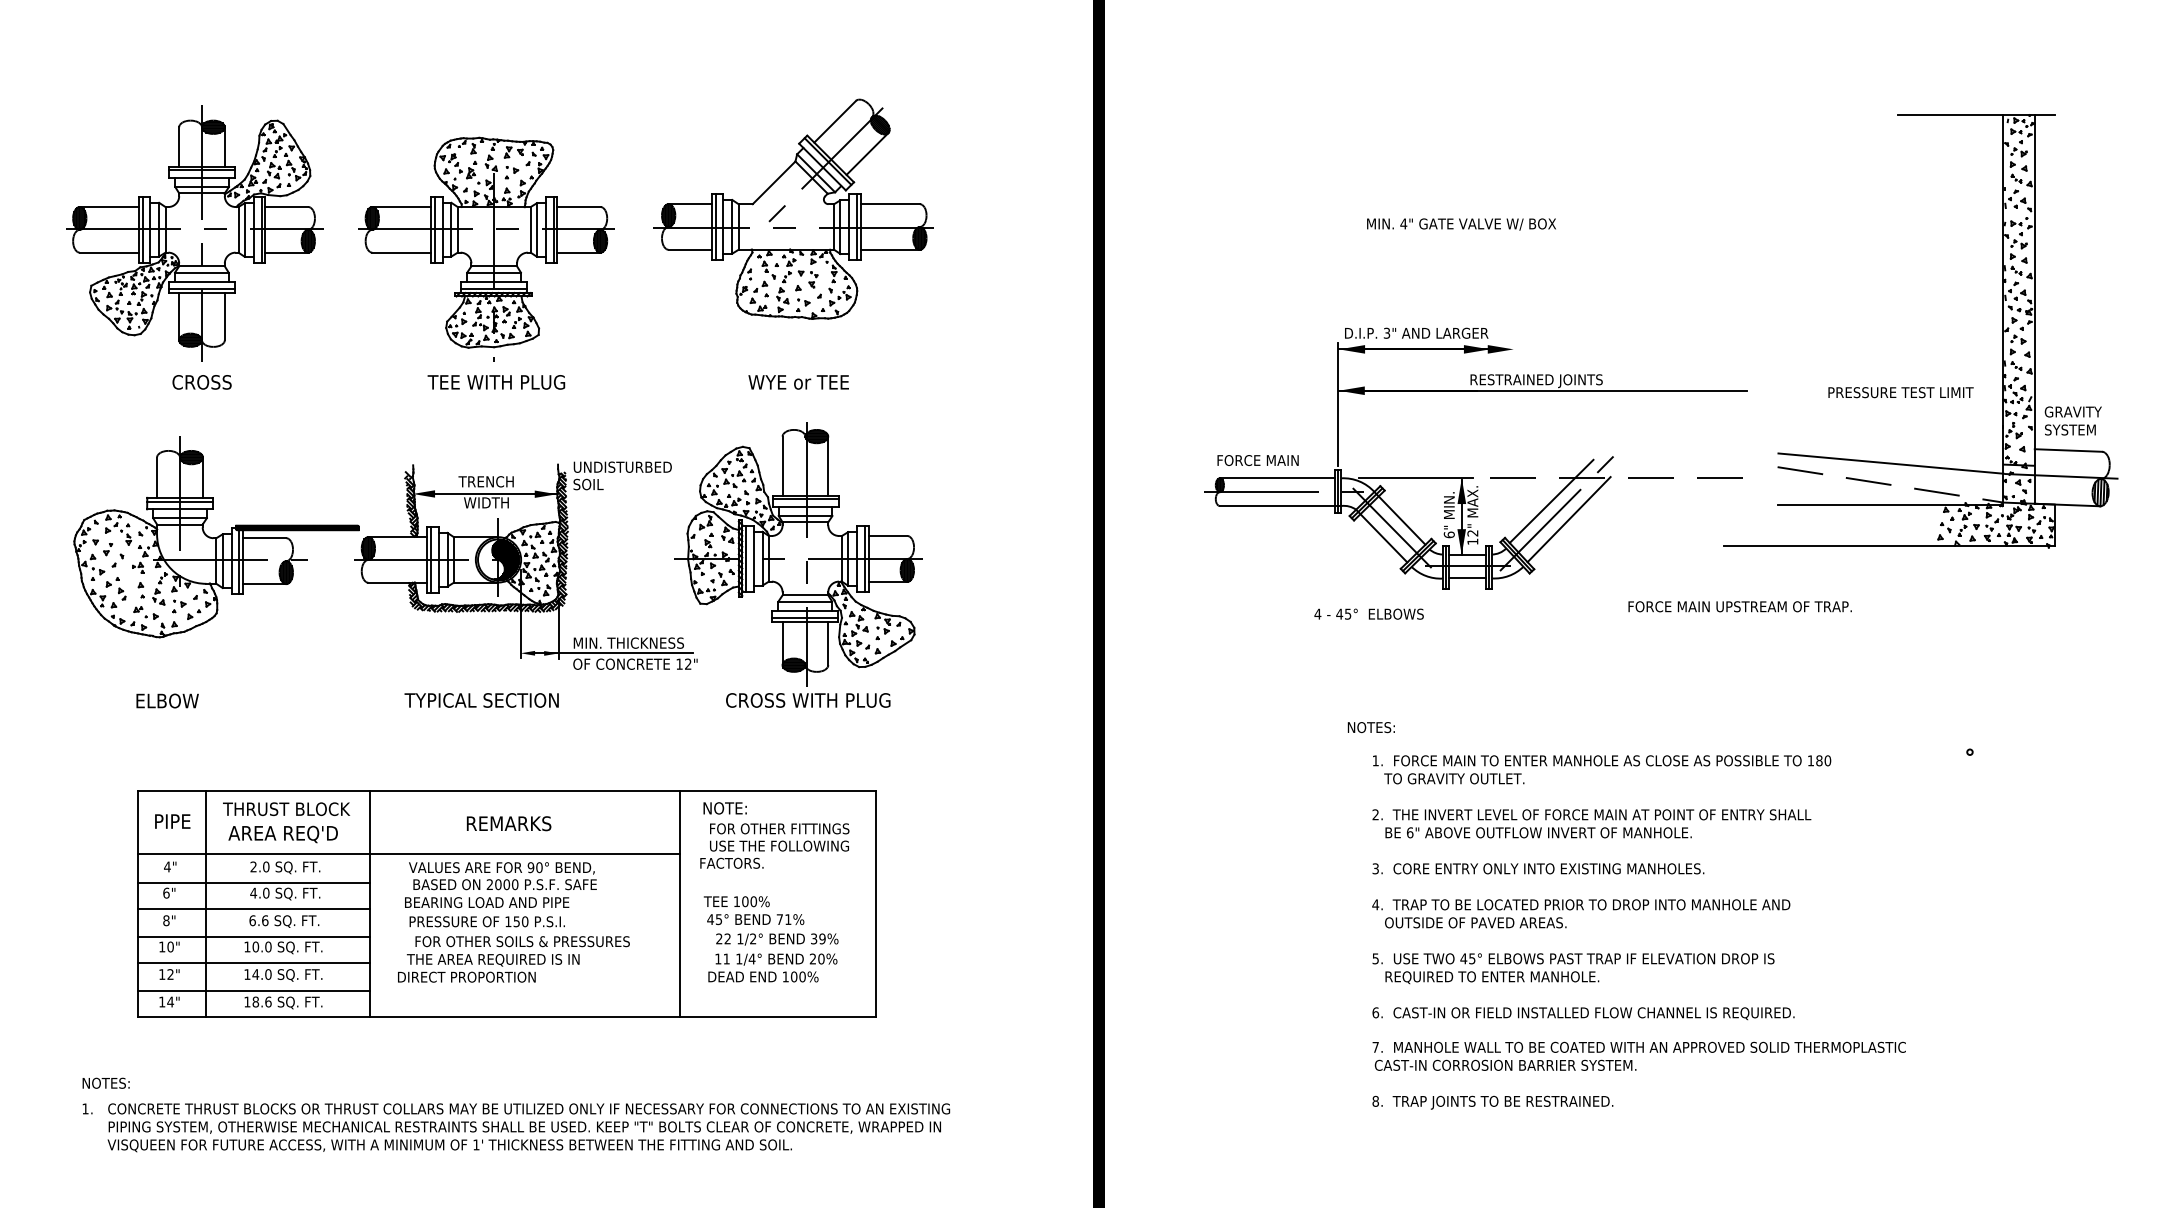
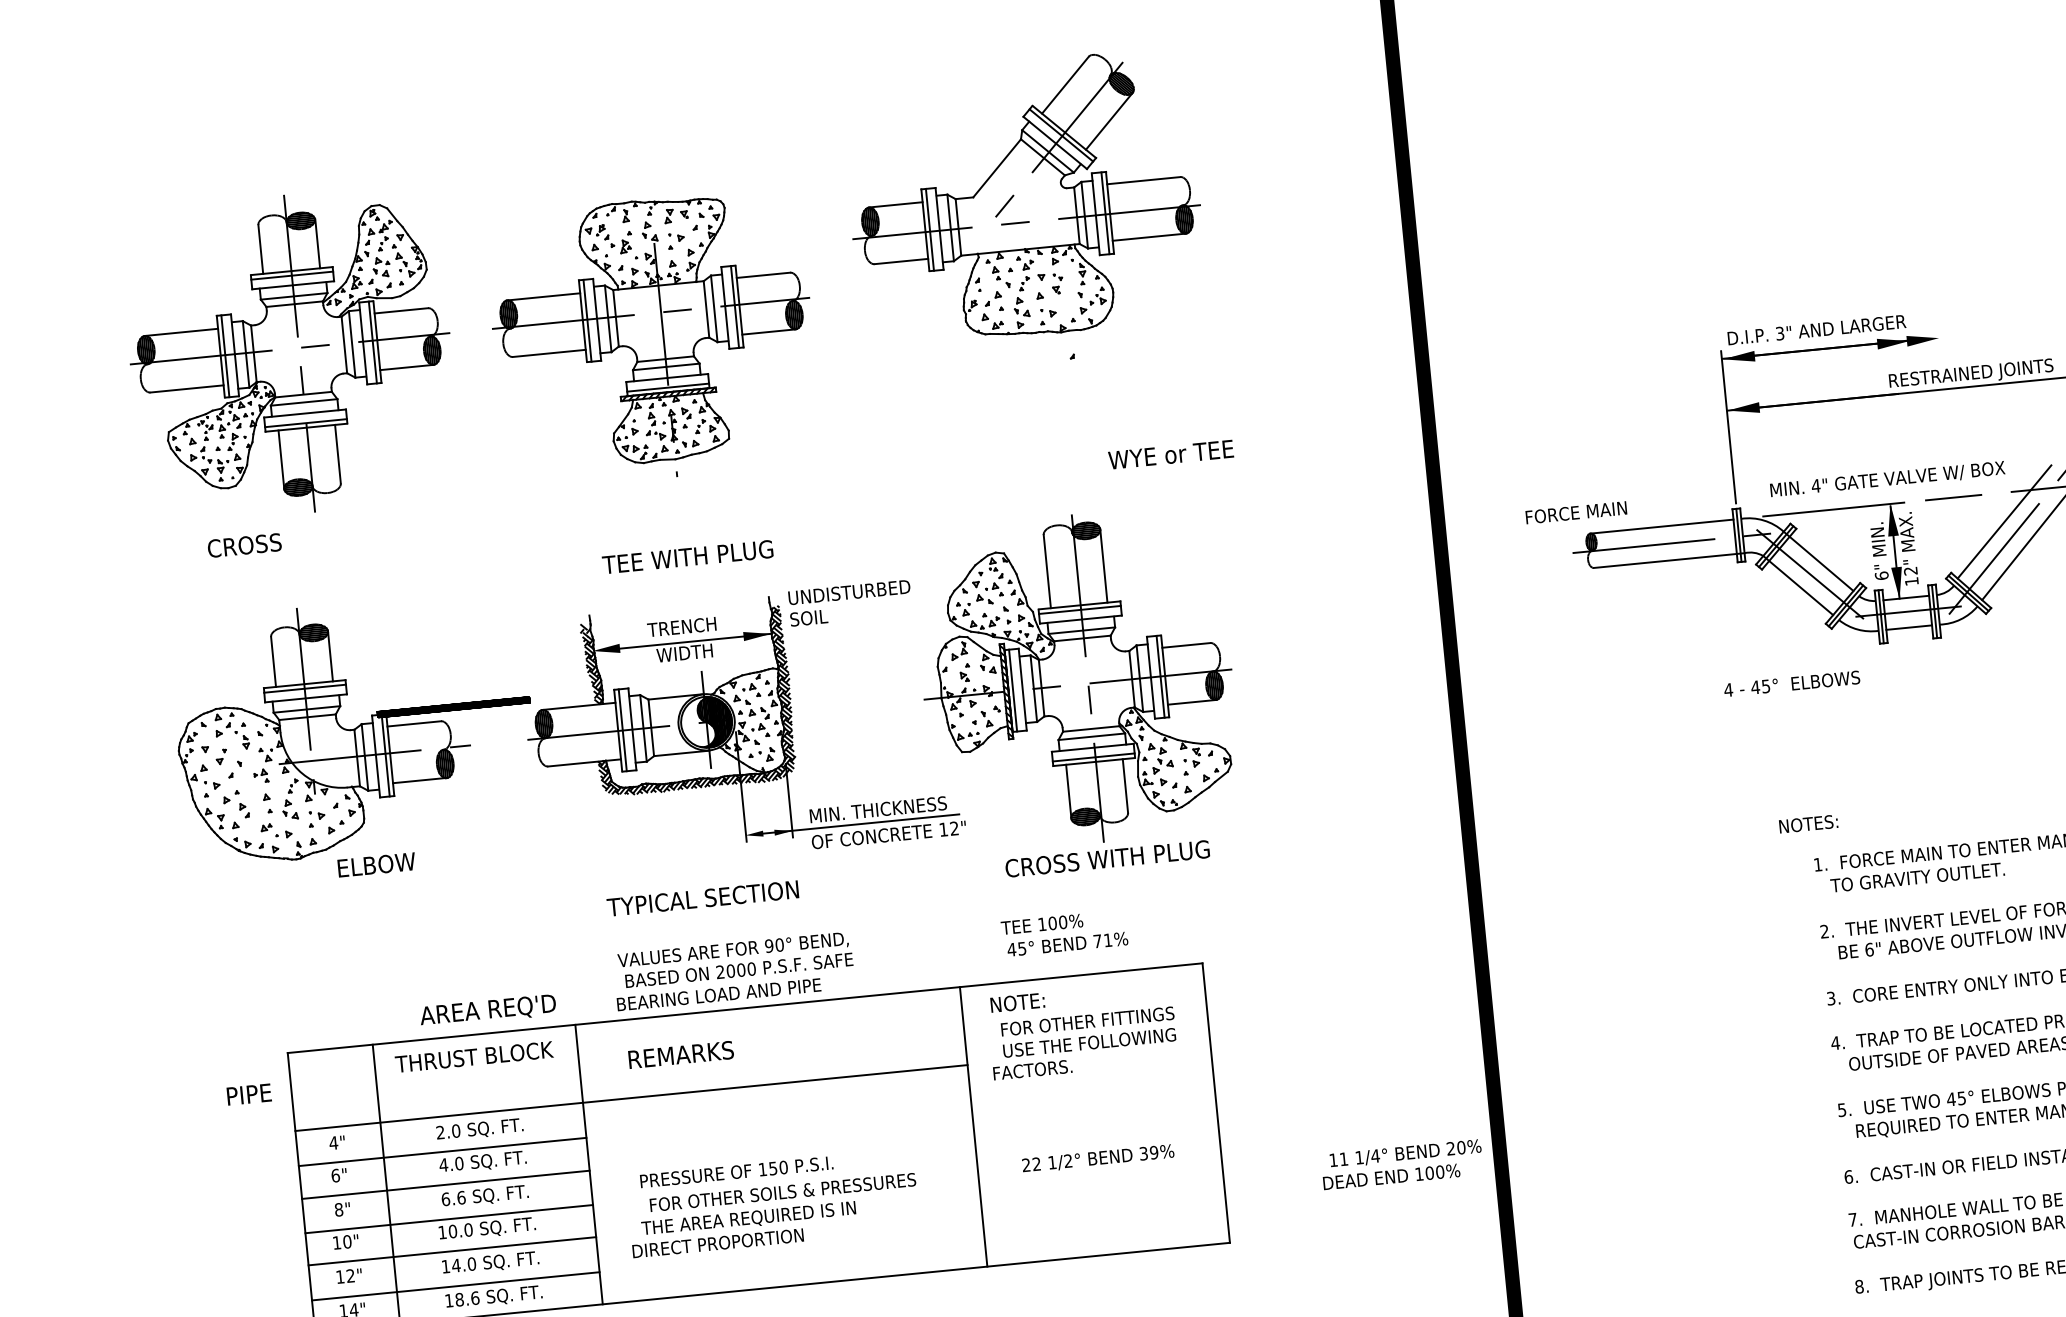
part: (793, 208) -> (1024, 197), moved
text: (1461, 224) -> (1887, 479), moved
text: (201, 382) -> (243, 545), moved
text: (496, 382) -> (687, 557), moved
text: (798, 382) -> (1170, 454), moved
text: (1257, 460) -> (1575, 512), moved
text: (167, 700) -> (376, 864), moved
text: (172, 821) -> (248, 1094), moved
text: (509, 823) -> (681, 1054), moved
text: (282, 834) -> (487, 1011), moved
text: (500, 885) -> (733, 971), moved
text: (753, 910) -> (1063, 933), moved
text: (772, 967) -> (1401, 1164), moved

